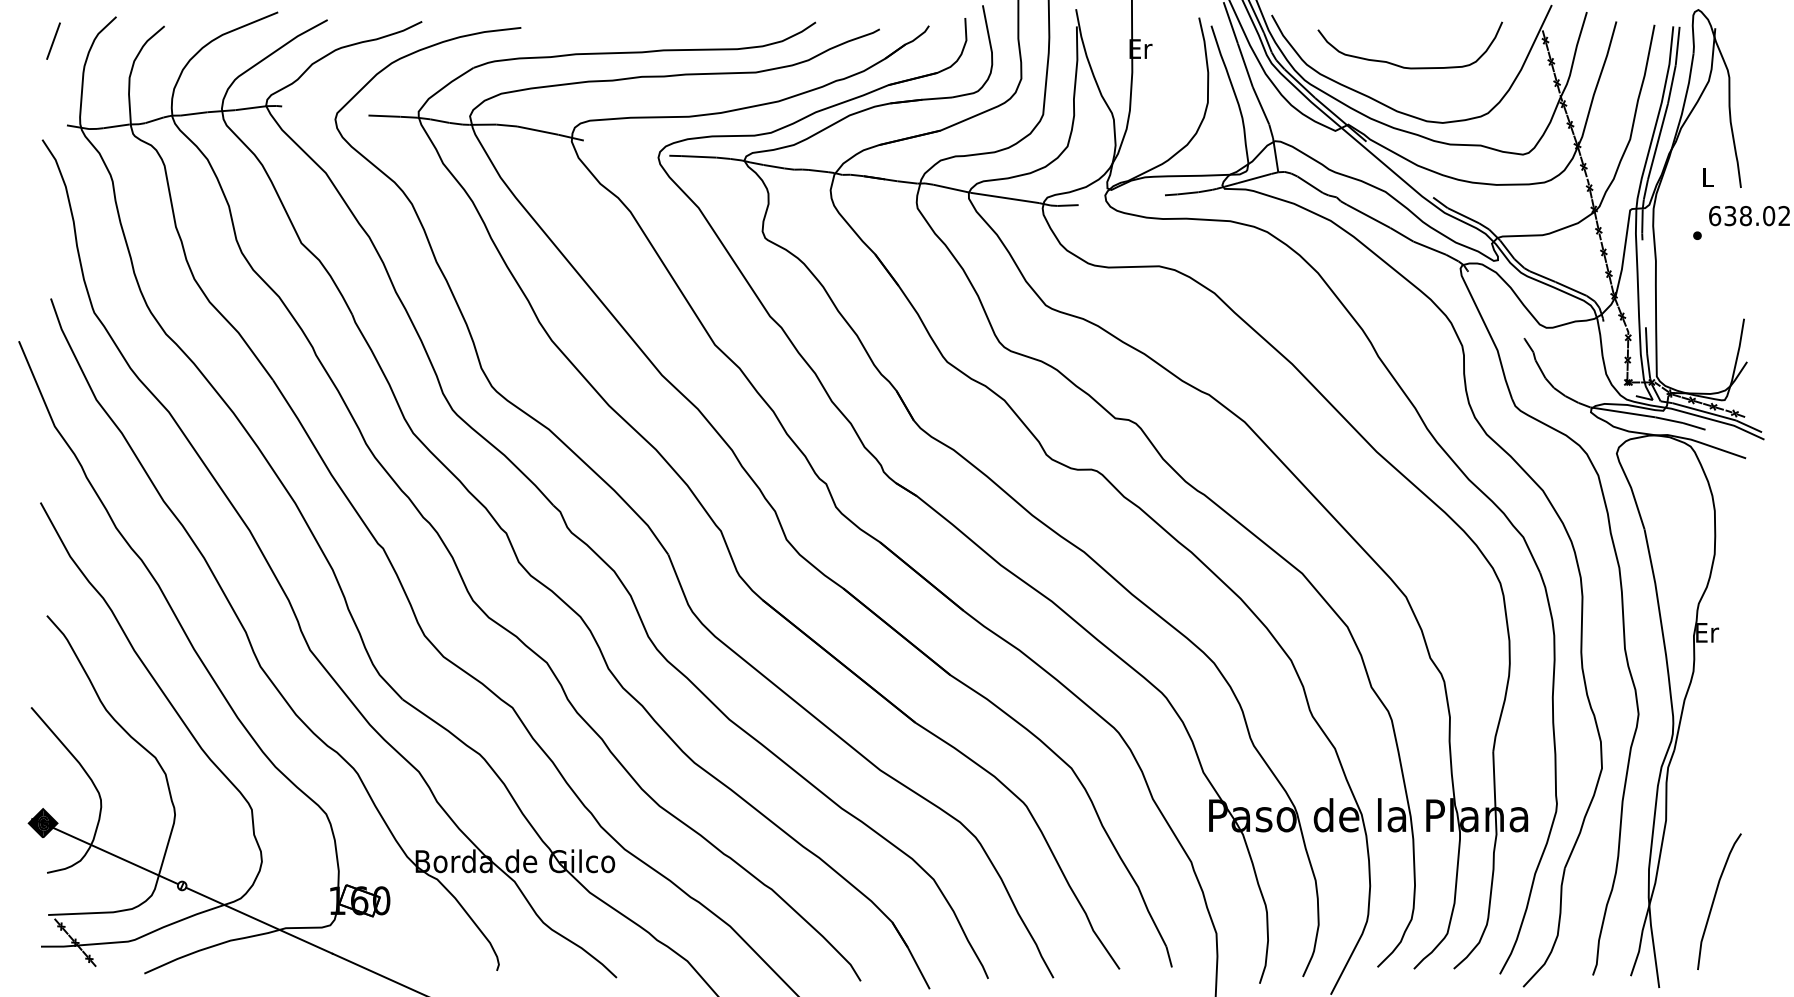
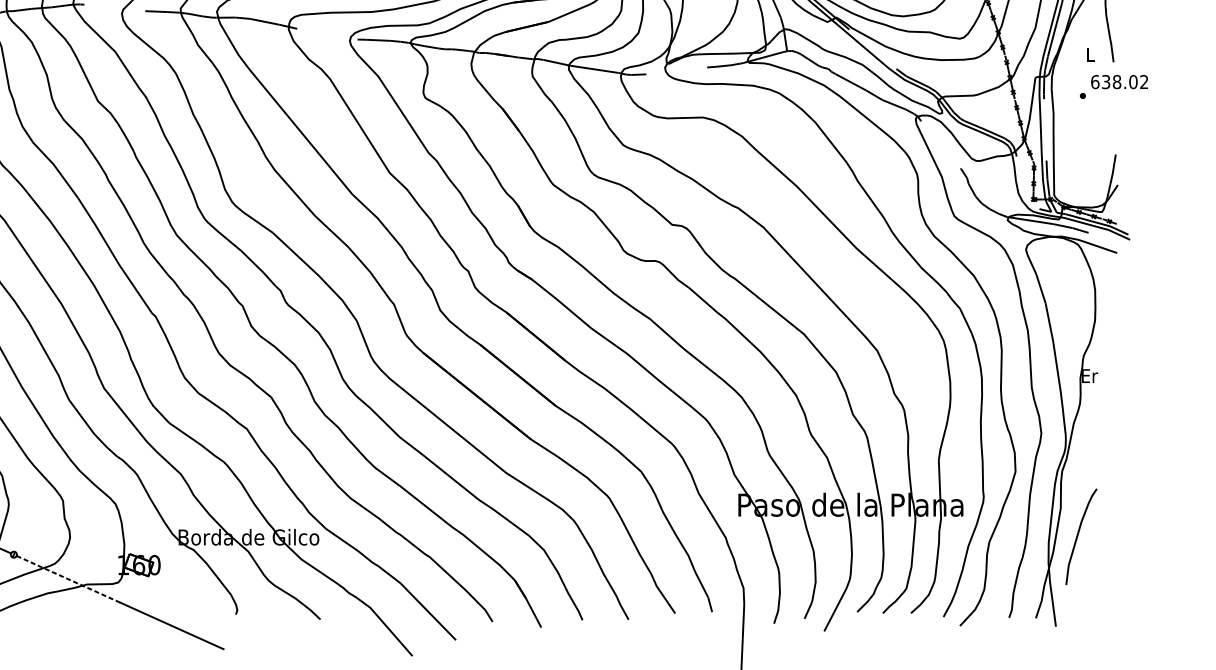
curve: (1715, 898) -> (1078, 534), moved
line: (259, 920) -> (68, 579), solid -> dashed

